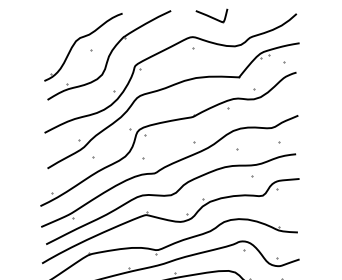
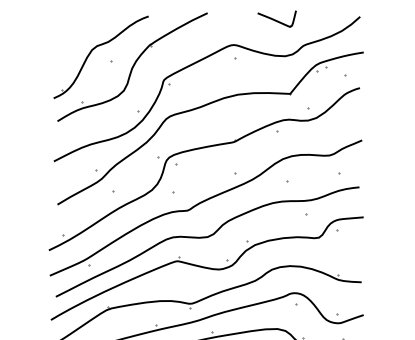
part: (211, 15) -> (276, 18), moved

